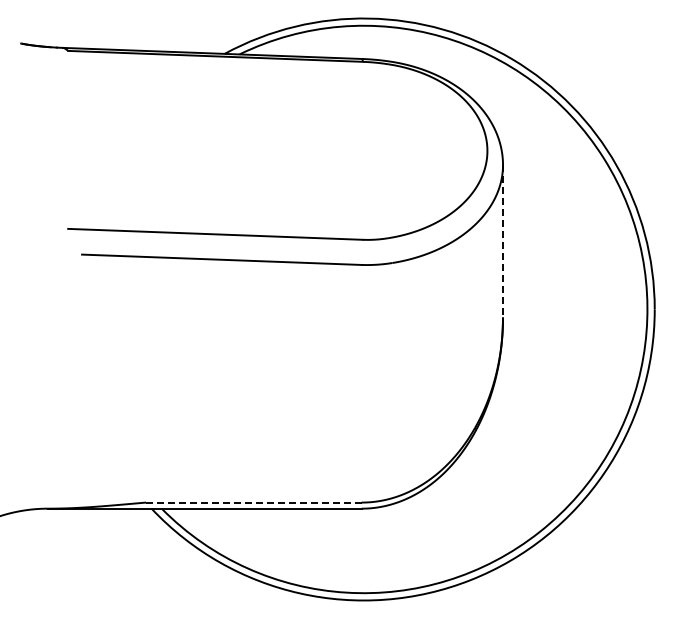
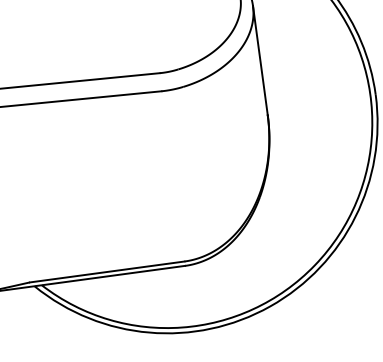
line: (503, 241) -> (260, 60), dashed -> solid
line: (253, 502) -> (106, 271), dashed -> solid

